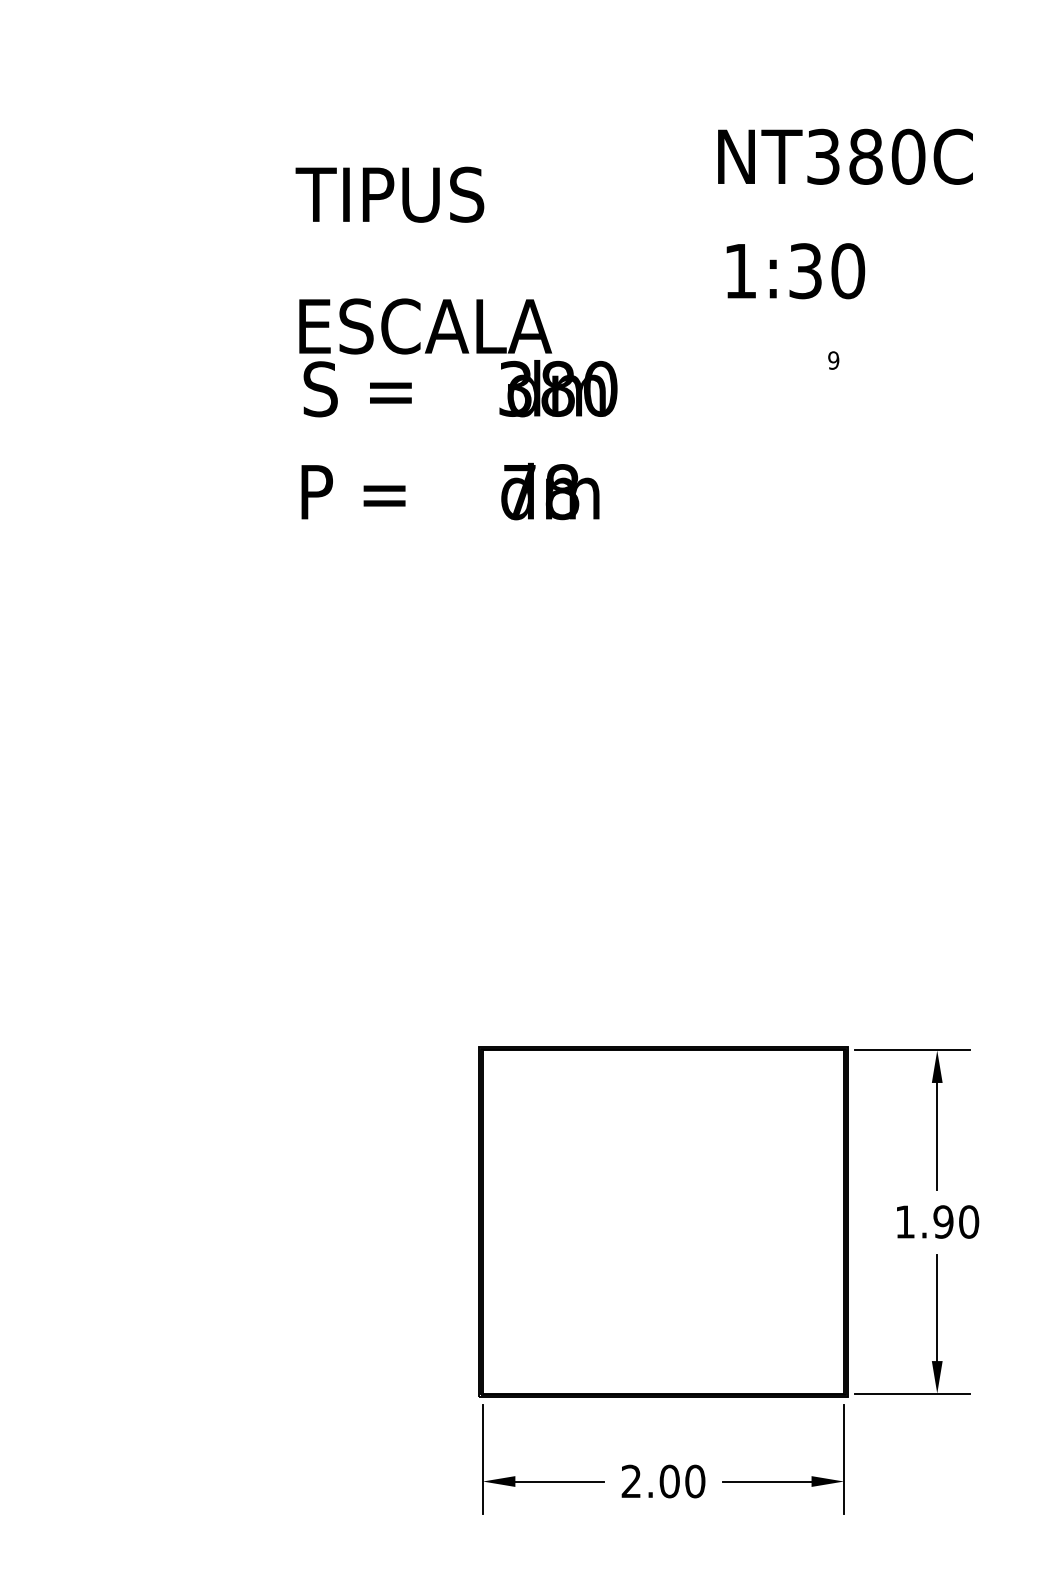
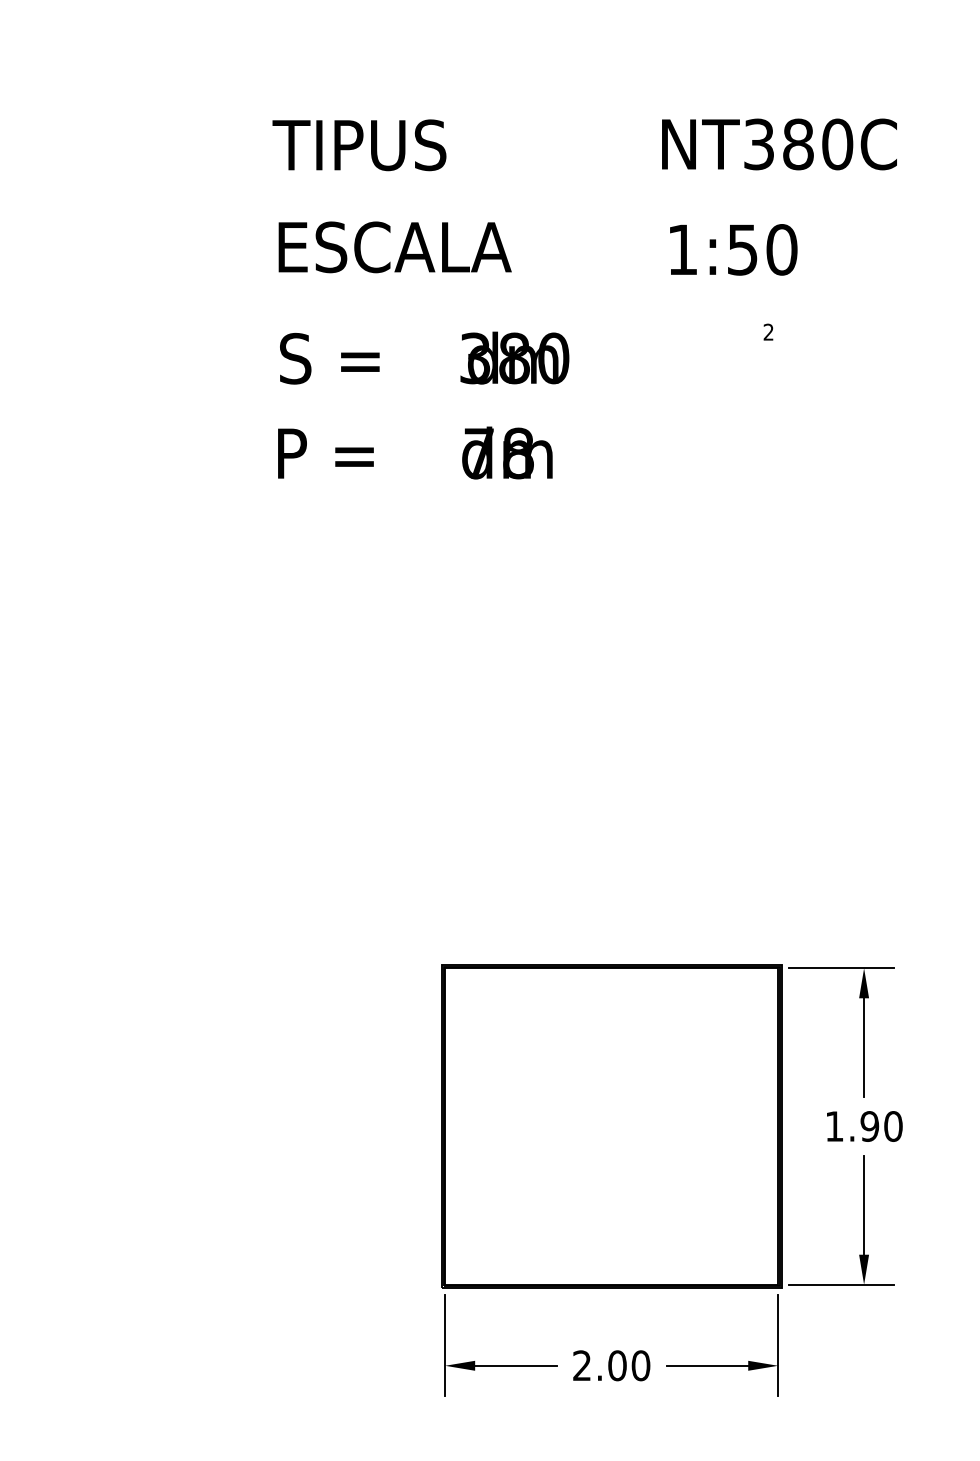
text: (389, 194) -> (359, 145), moved
text: (805, 270) -> (742, 249), 1:30 -> 1:50
text: (425, 326) -> (395, 247), moved
text: (833, 360) -> (768, 332), 9 -> 2

